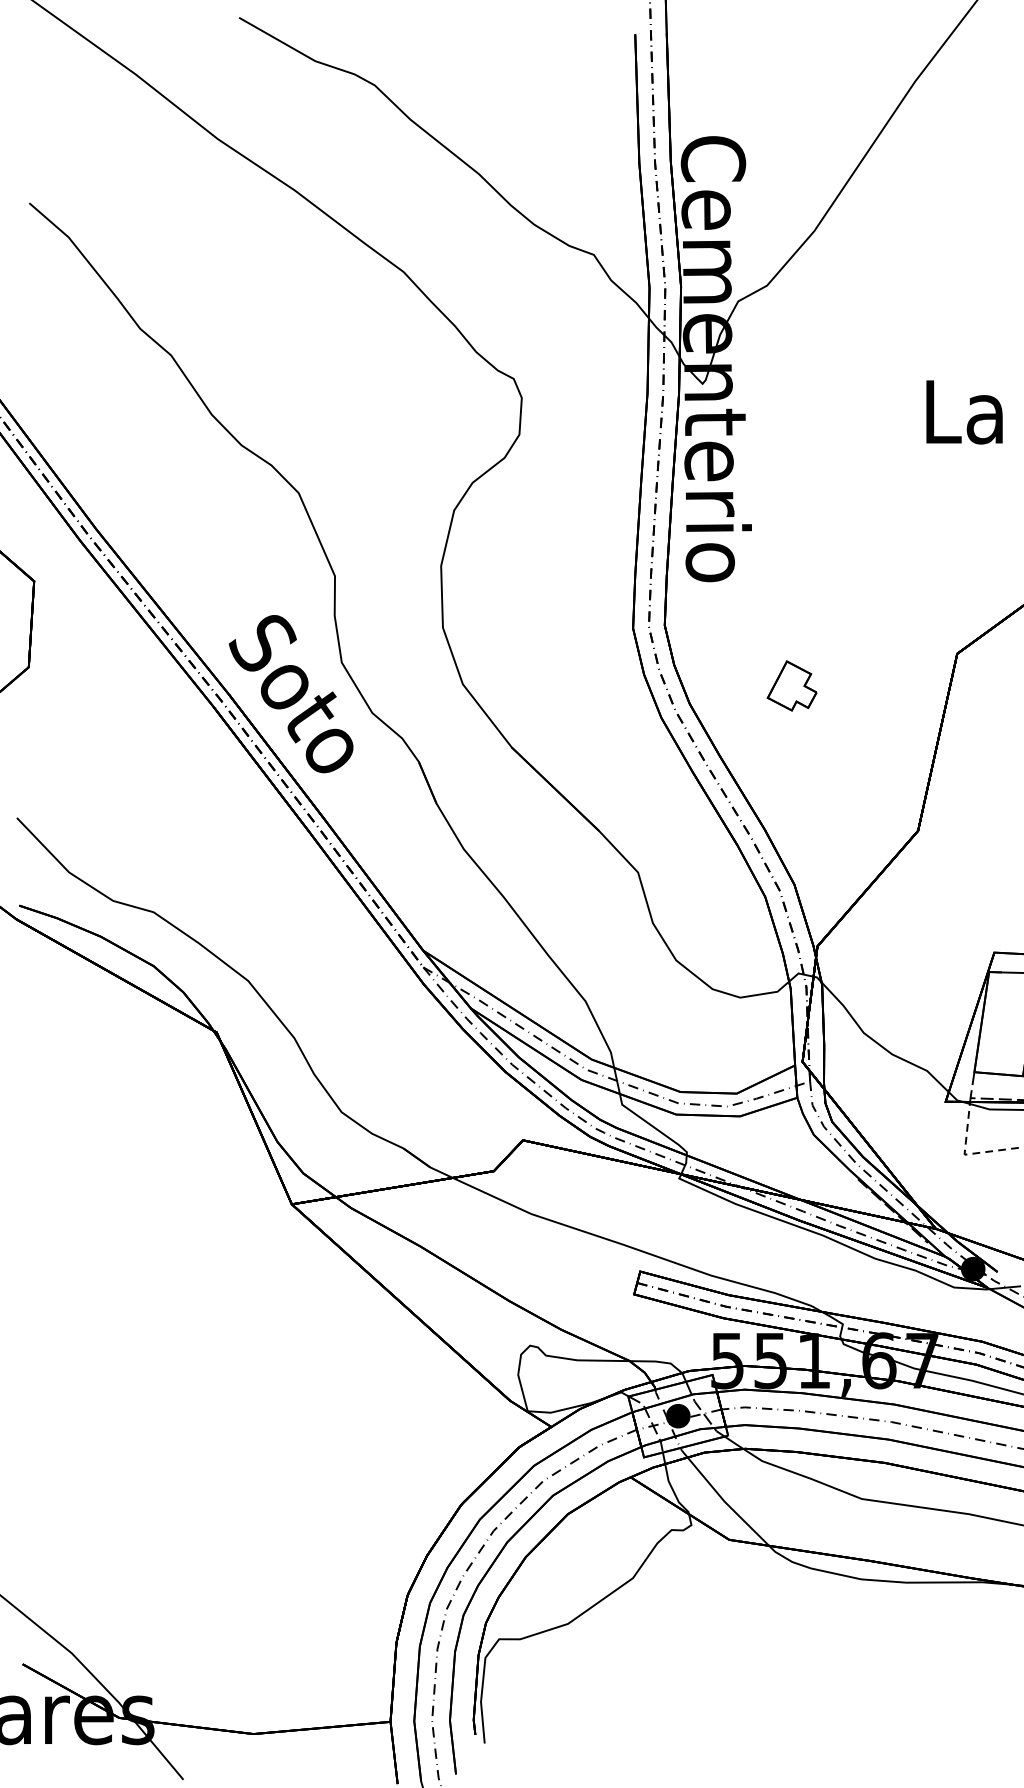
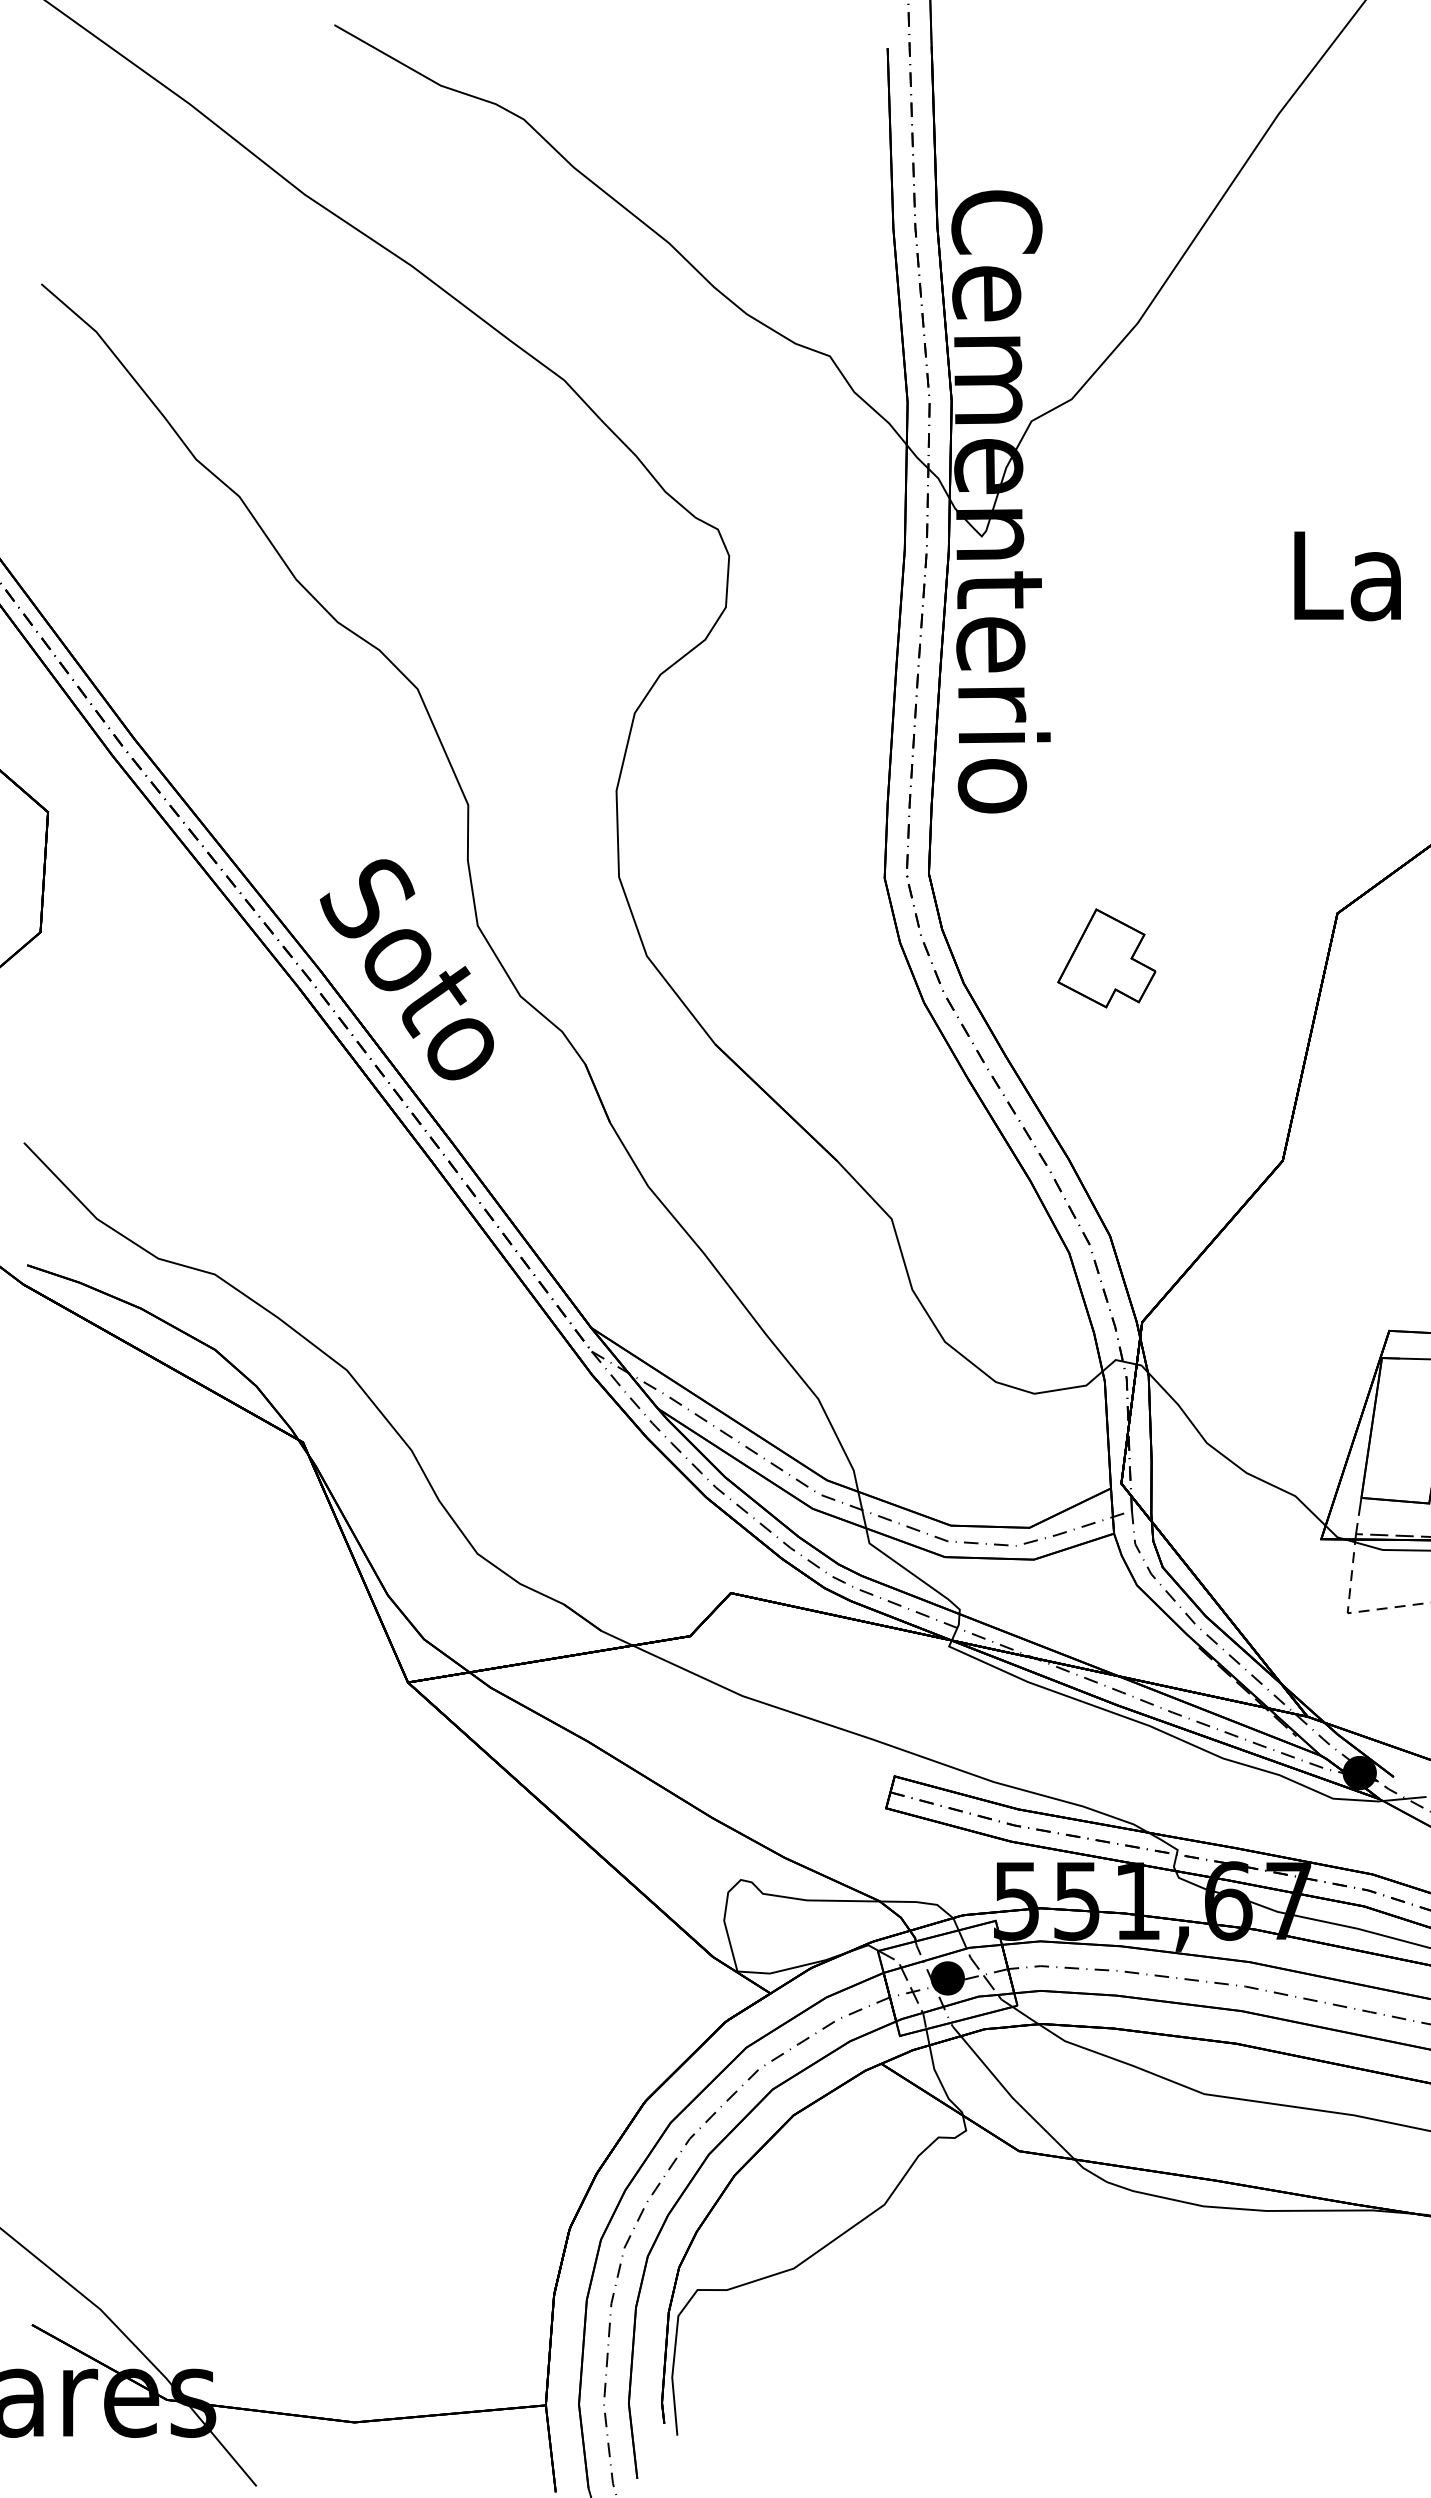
part: (791, 686) -> (1106, 958), size x1.43

